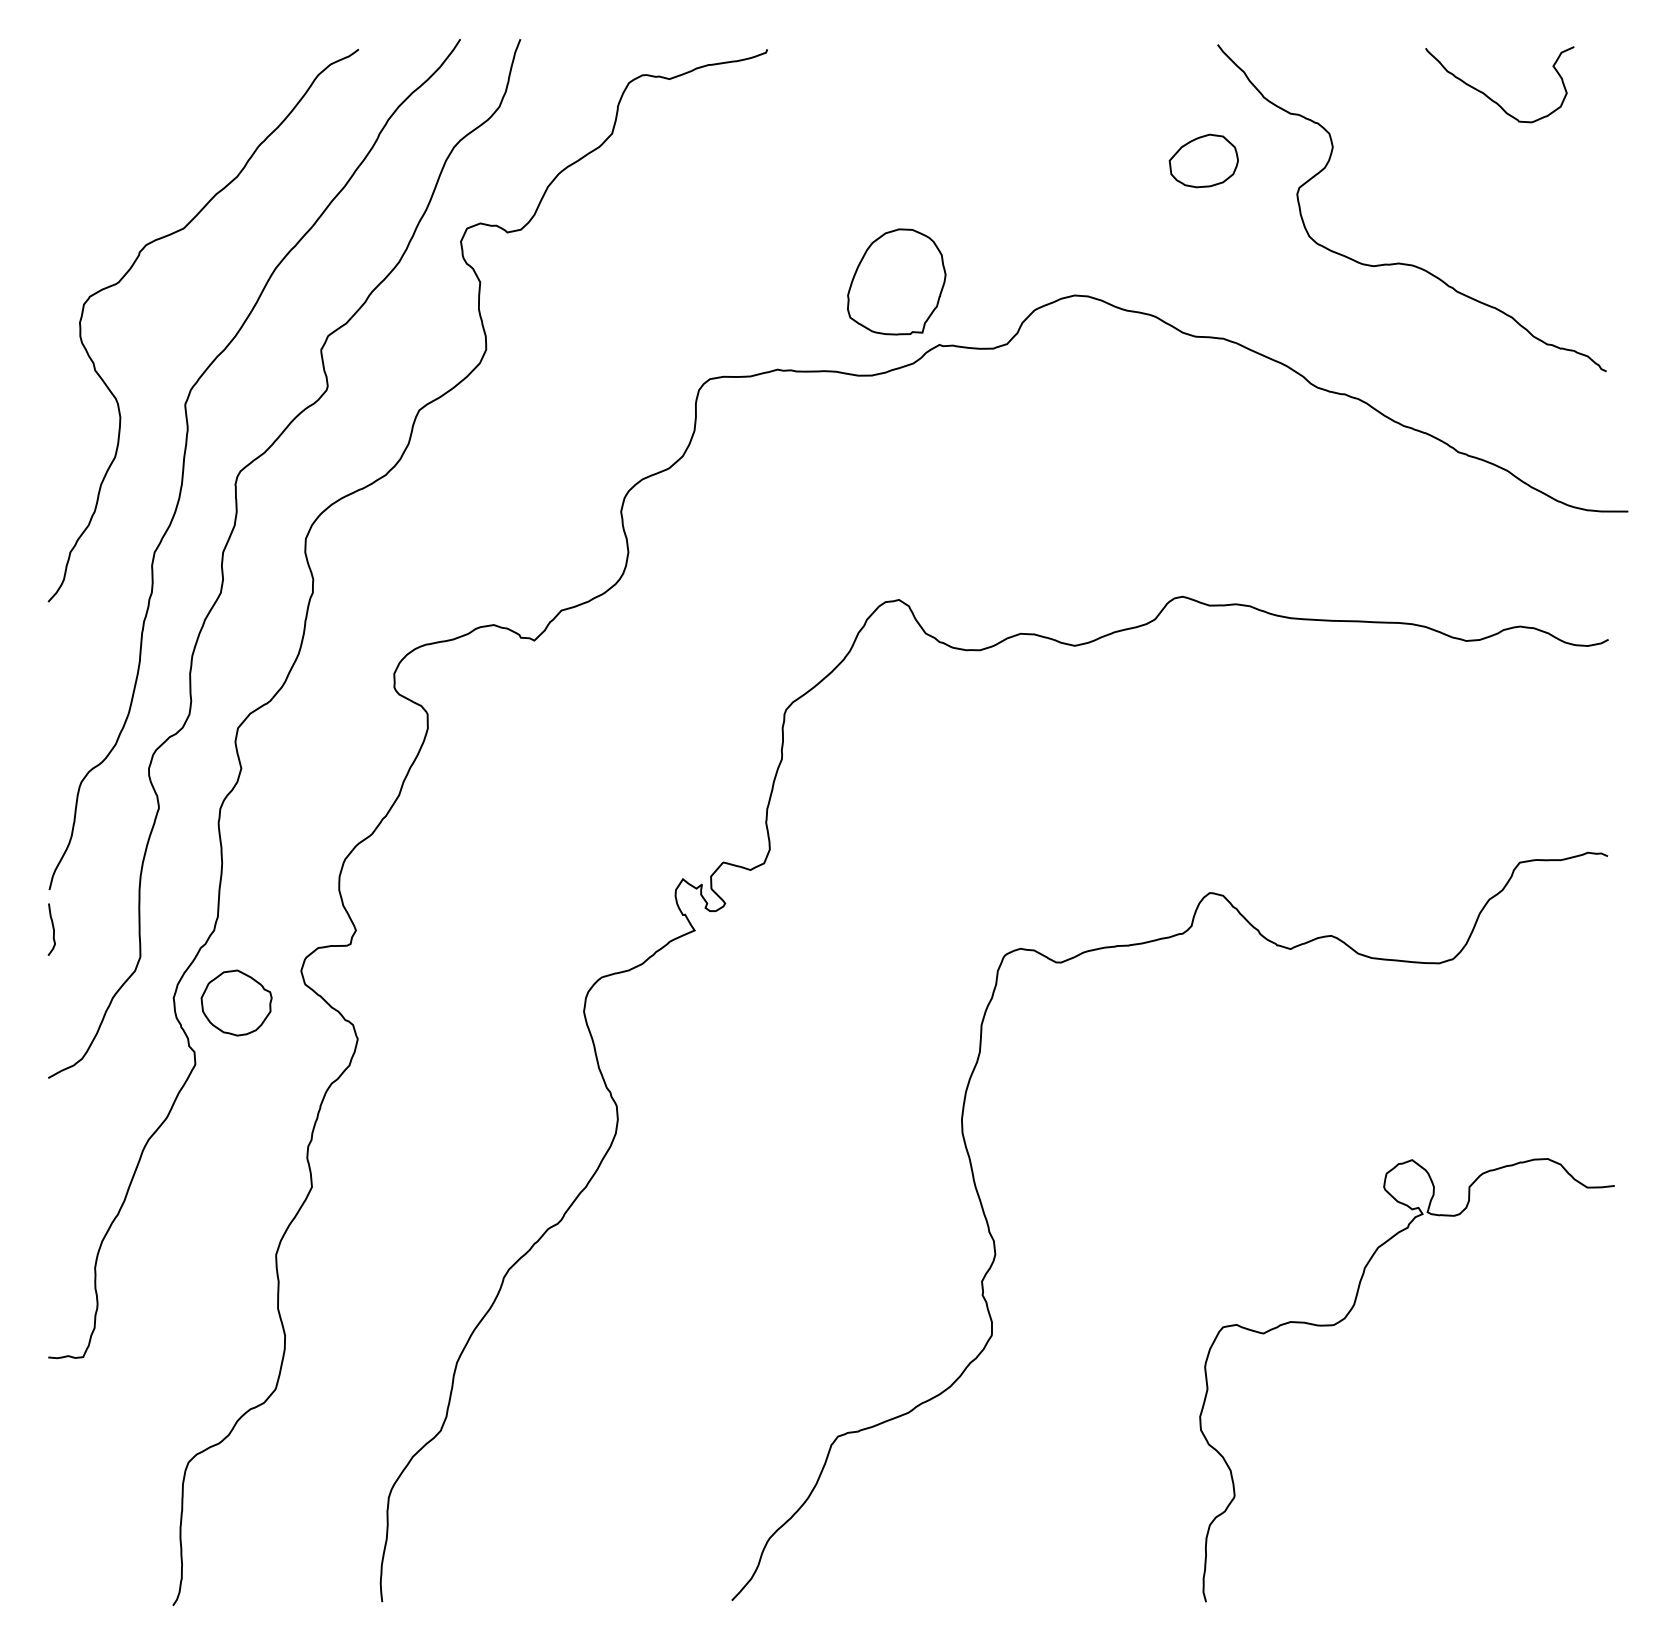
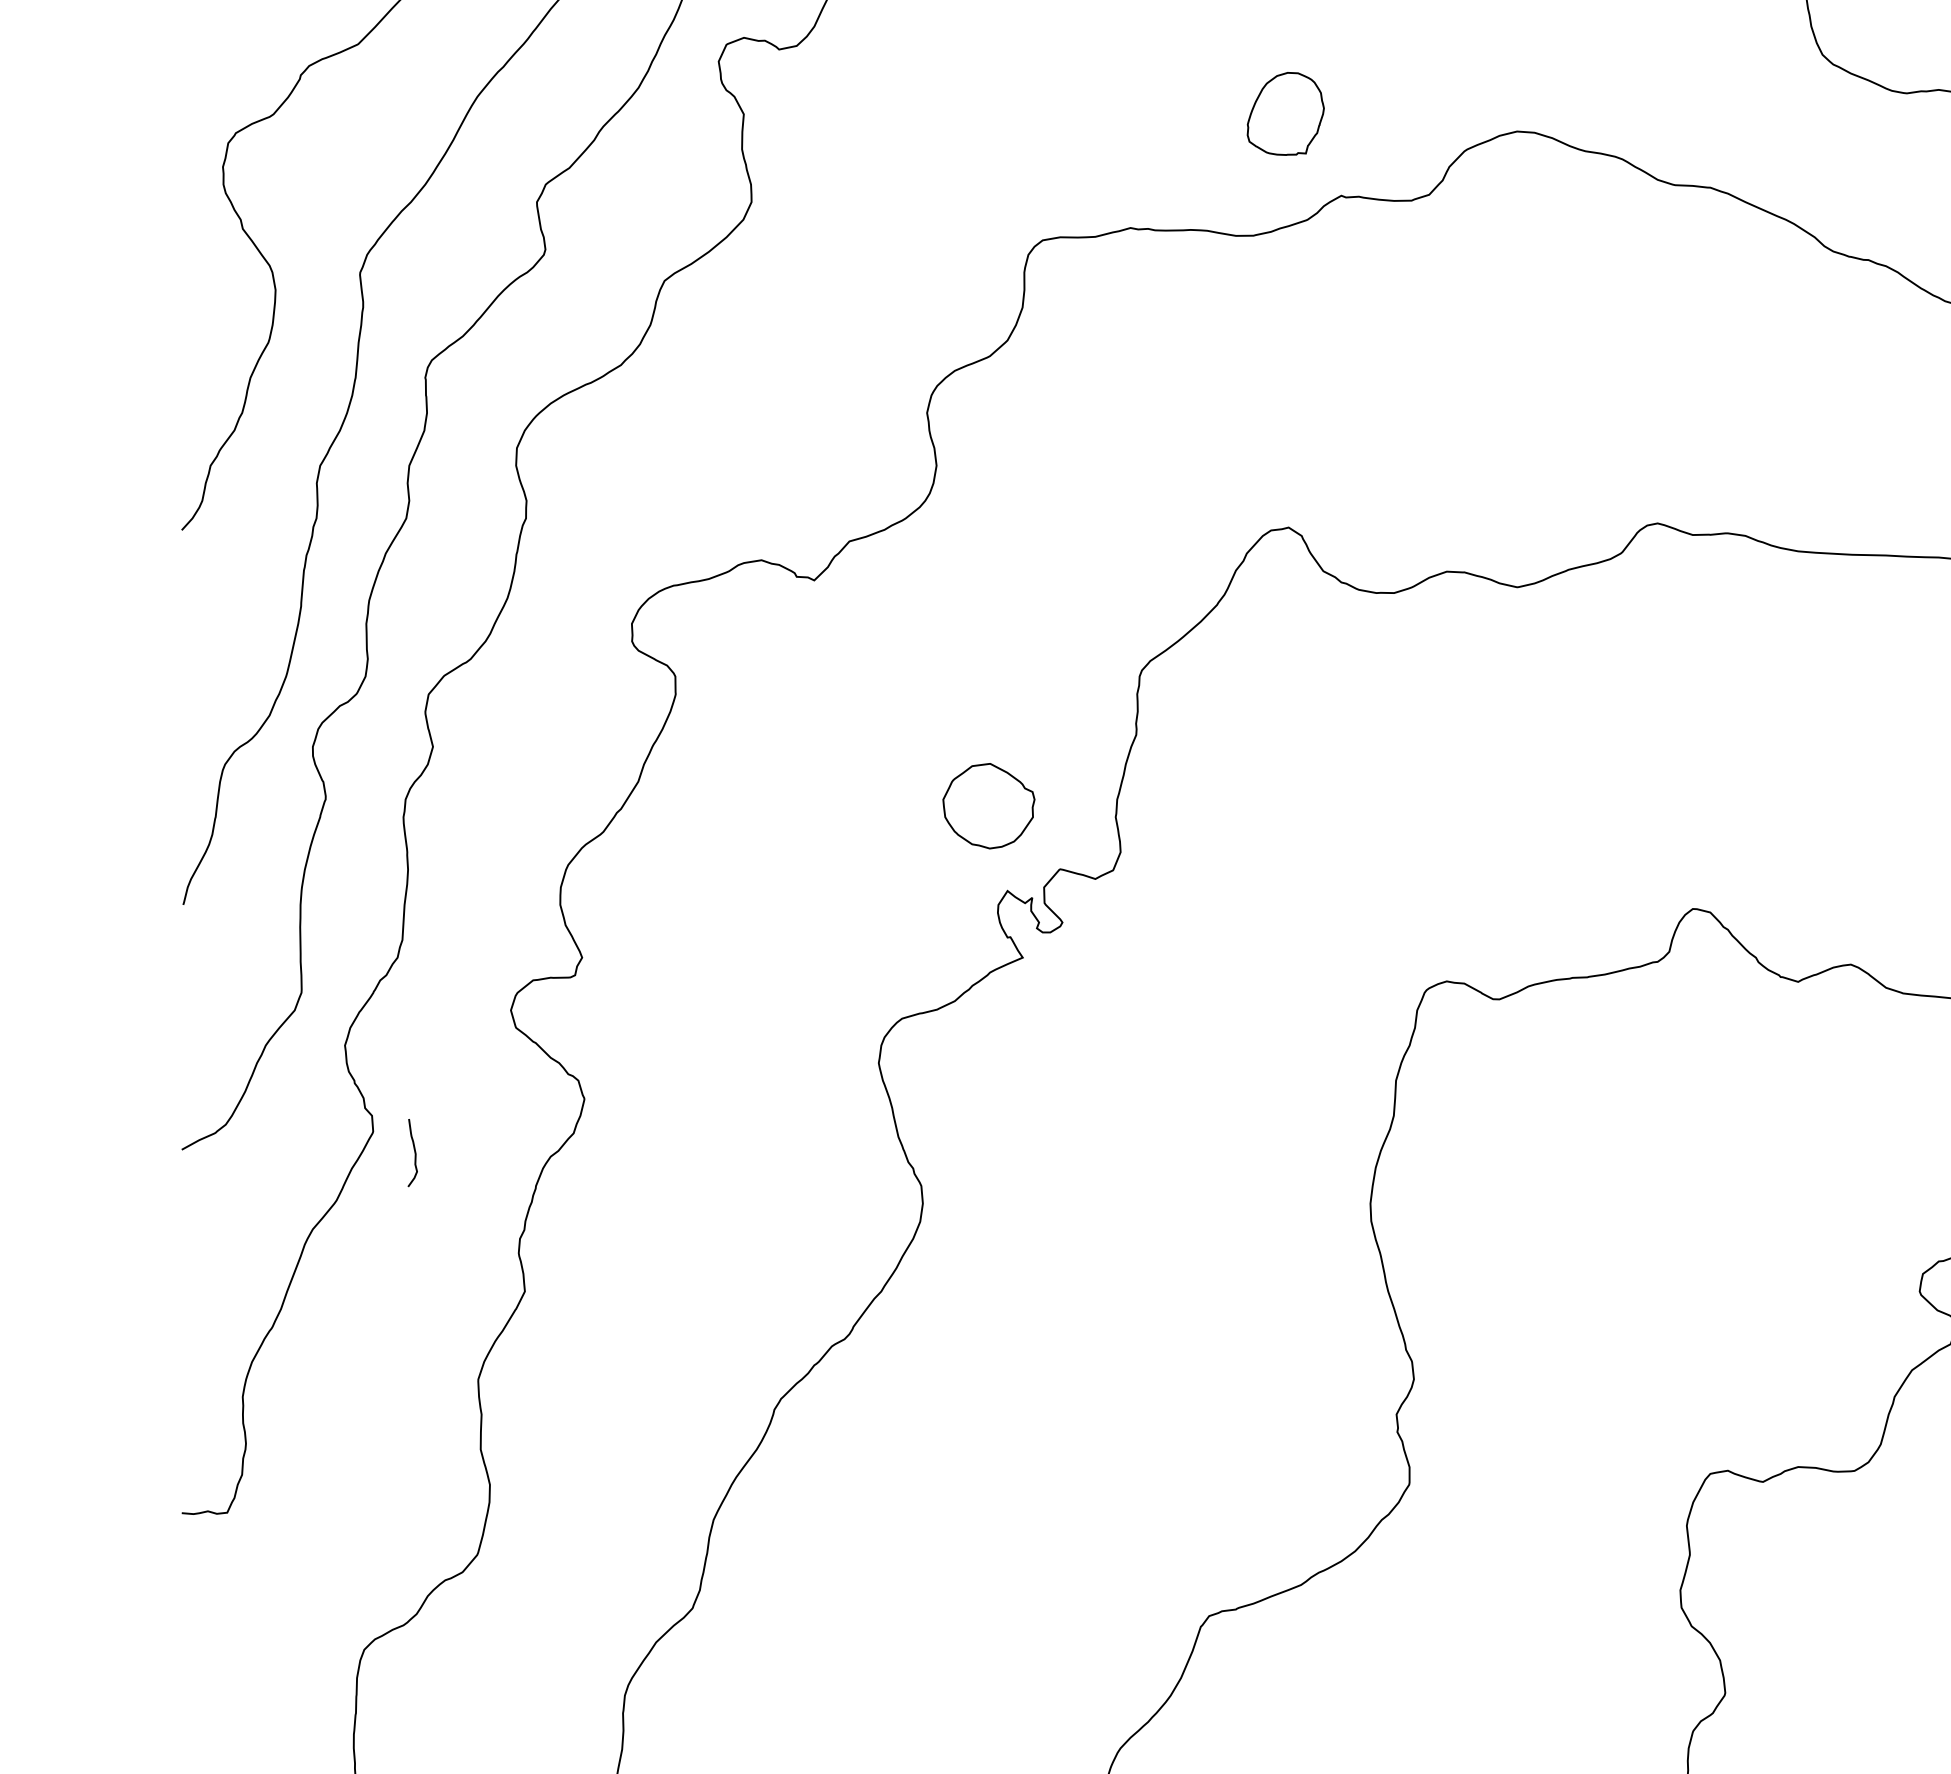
part: (896, 281) -> (1285, 113), size x0.6
curve: (52, 929) -> (413, 1152), moved
part: (236, 1002) -> (988, 805), moved

